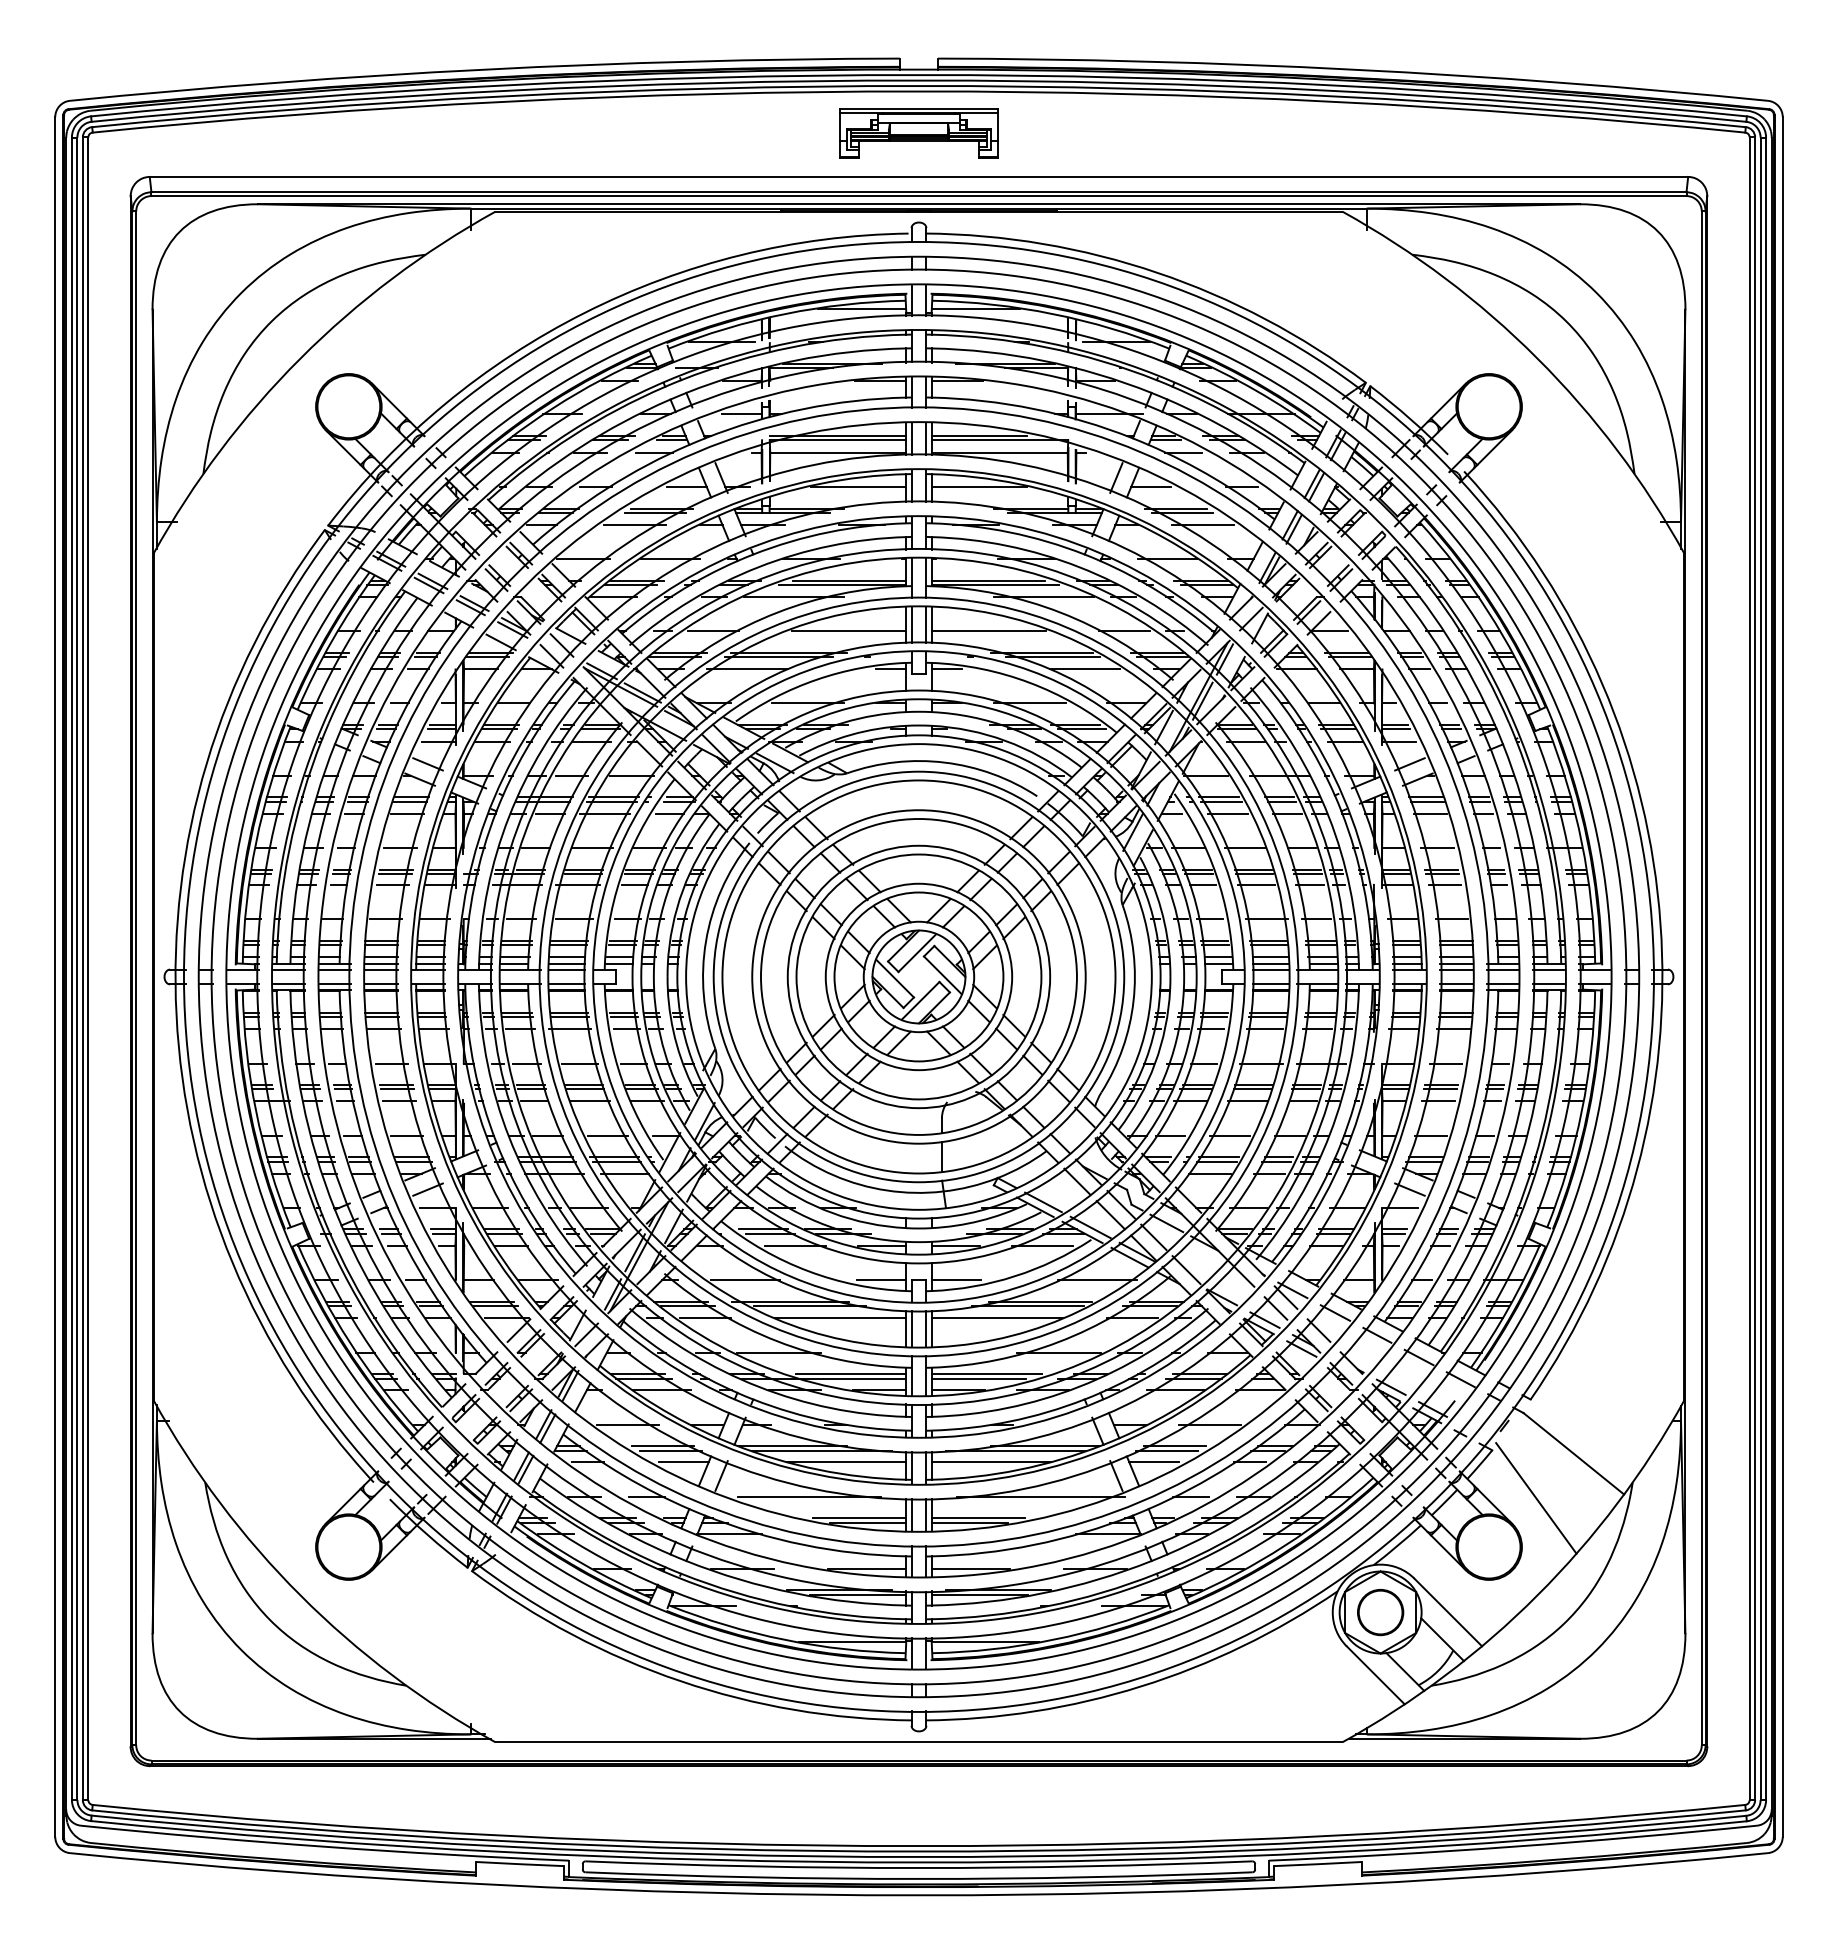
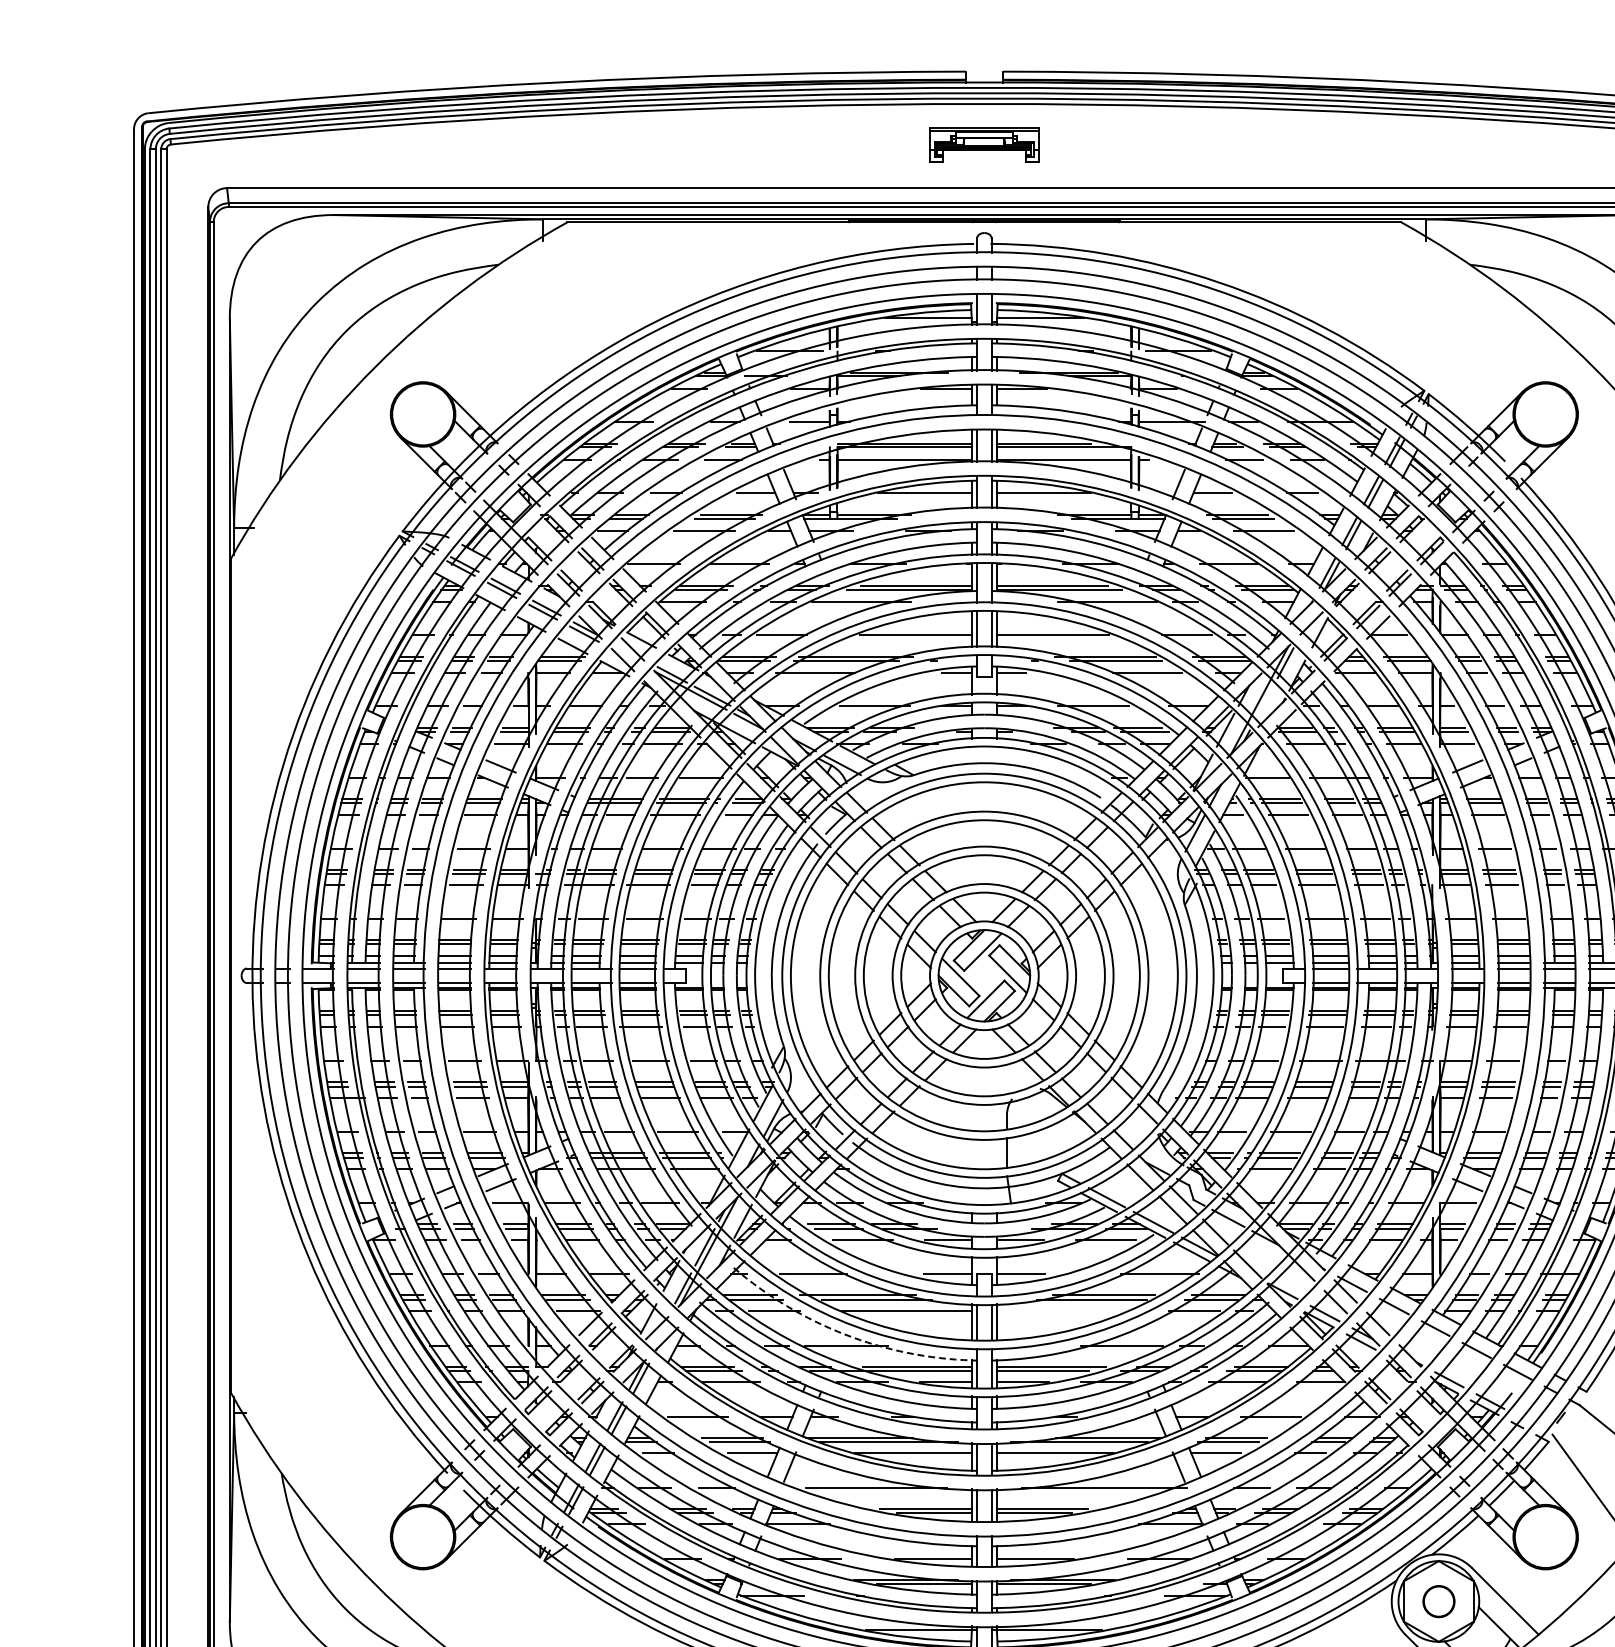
part: (918, 133) -> (983, 145), size x0.7
line: (1202, 700) -> (1263, 703), removed
line: (997, 1317) -> (1061, 1311), removed
arc: (777, 1341) -> (845, 1334), solid -> dashed
circle: (1380, 1612) -> (1438, 1601), size x0.7

